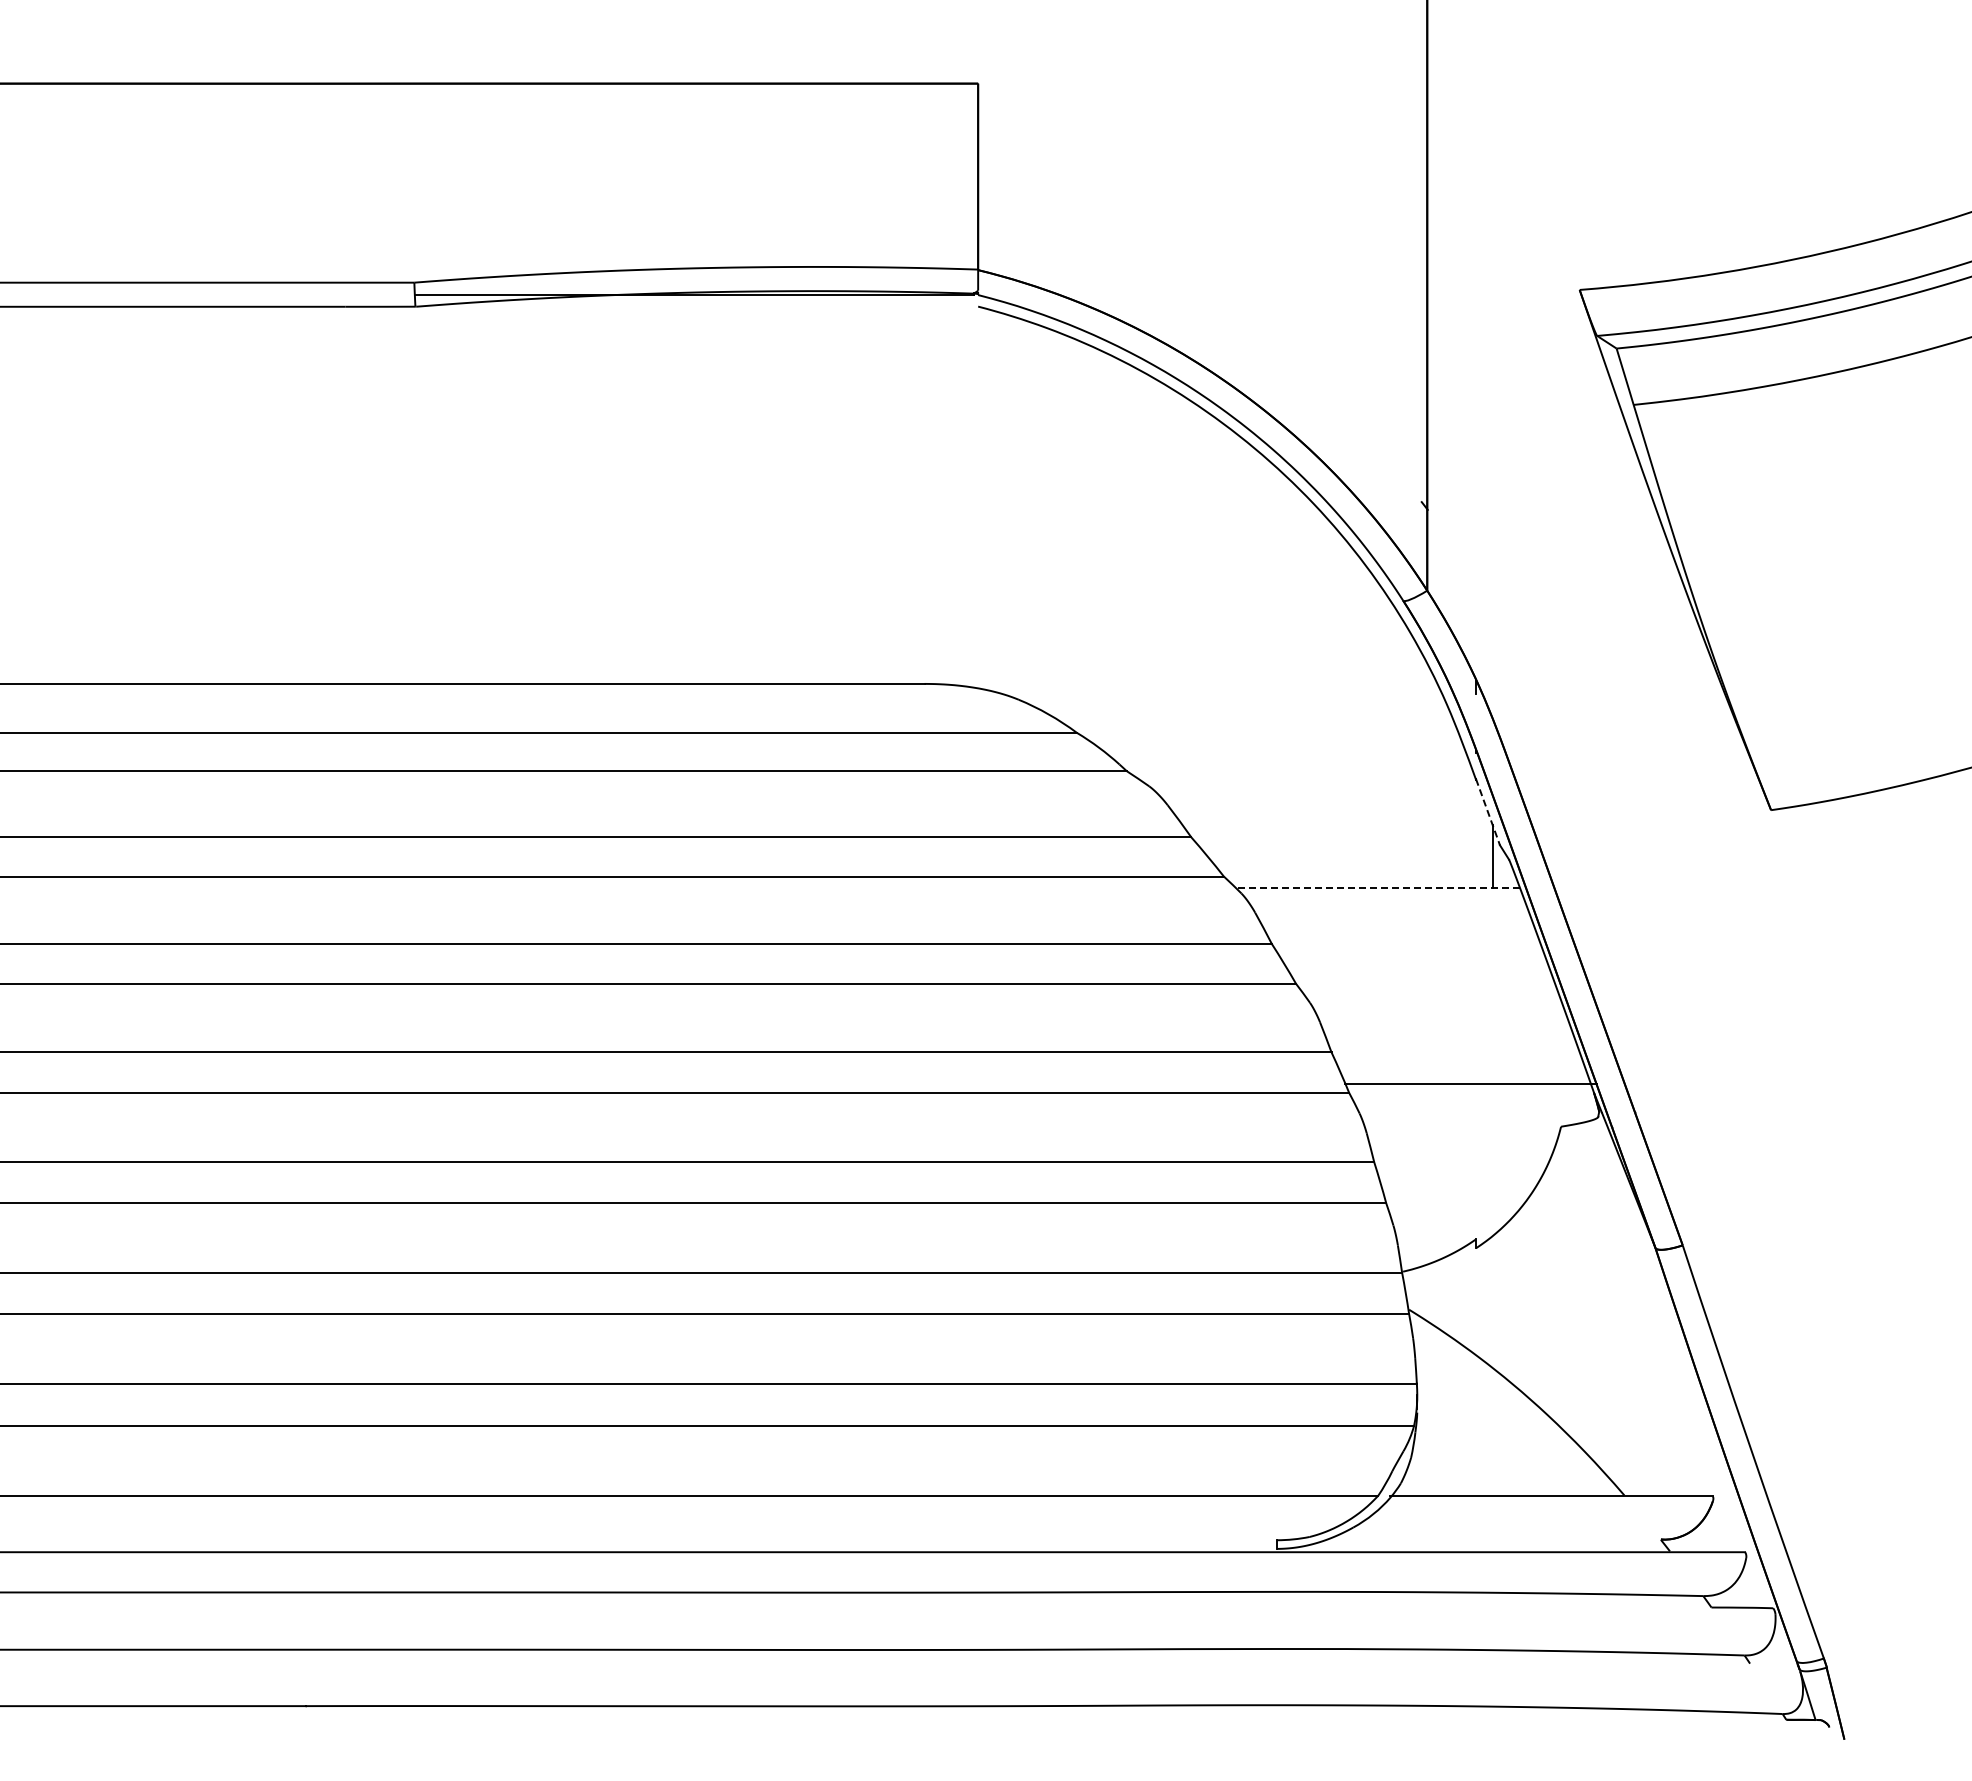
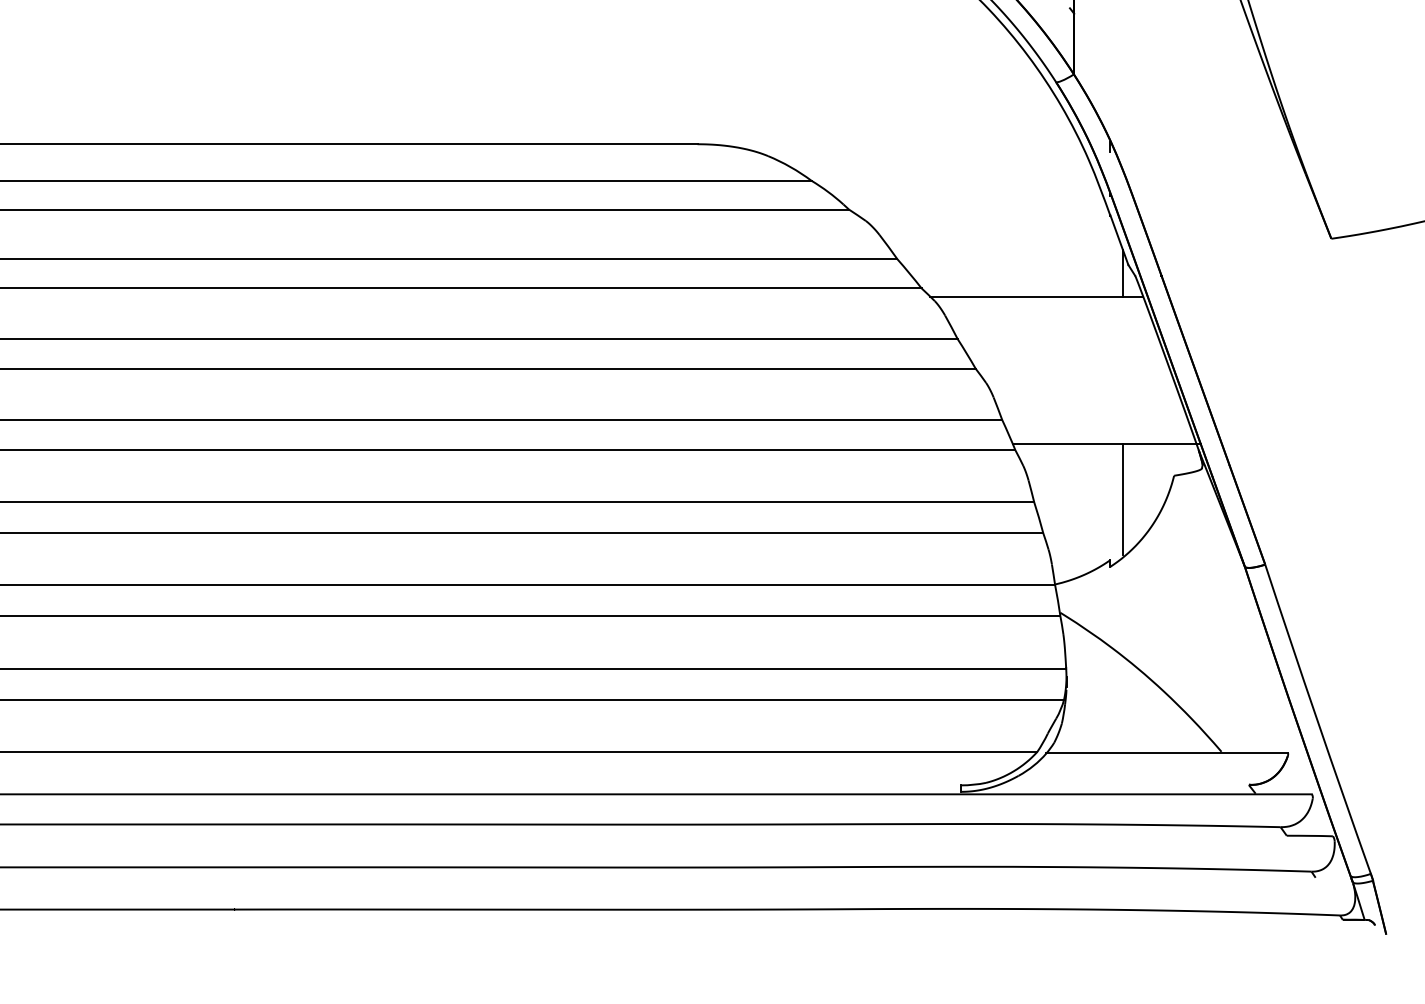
line: (1488, 812) -> (1119, 240), dashed -> solid
line: (1377, 887) -> (1036, 296), dashed -> solid
line: (1492, 1157) -> (1122, 498), added

